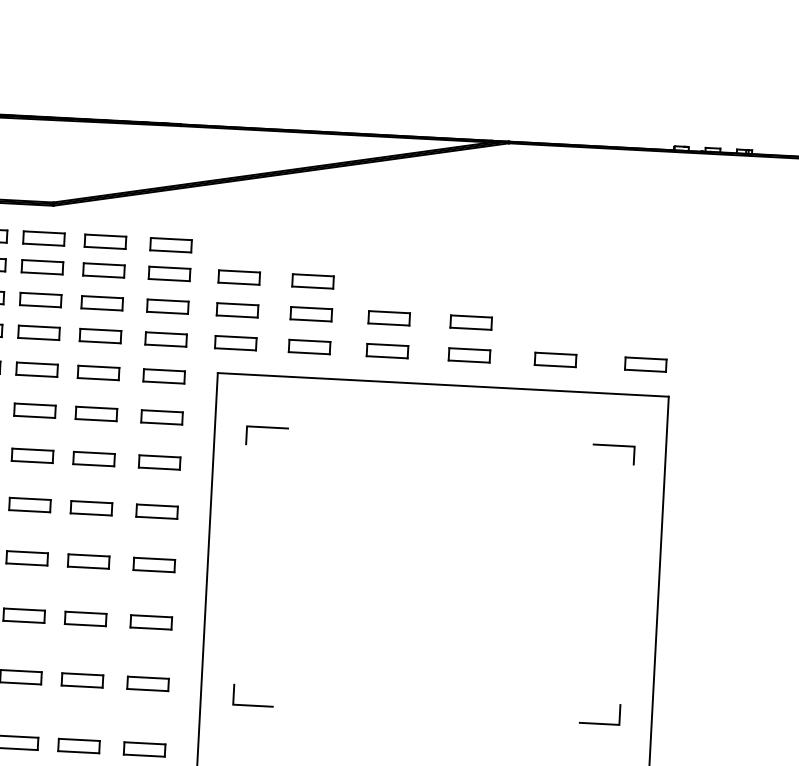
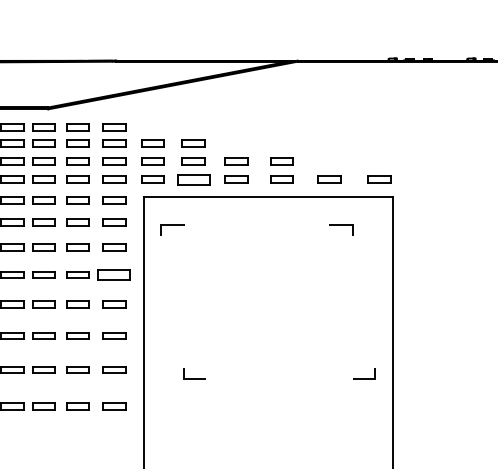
part: (309, 346) -> (193, 179), size x1.4
line: (614, 446) -> (341, 225), moved
part: (157, 510) -> (114, 274), size x1.4
line: (252, 704) -> (194, 378), moved

